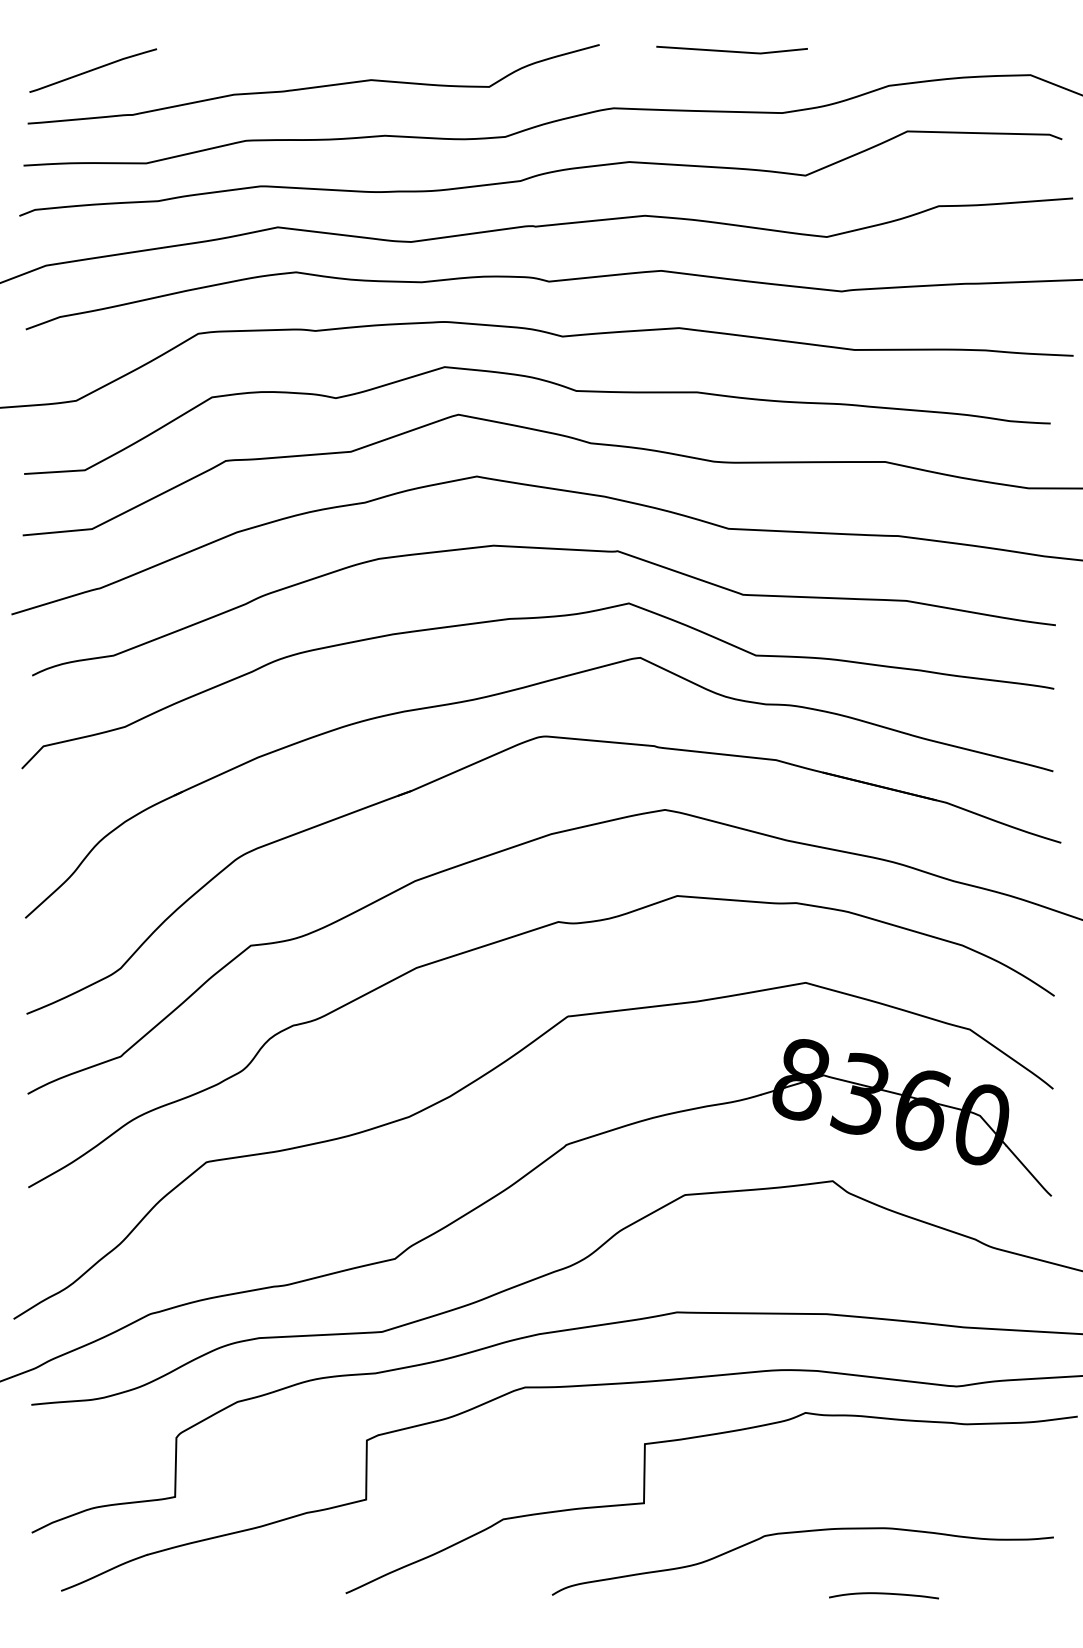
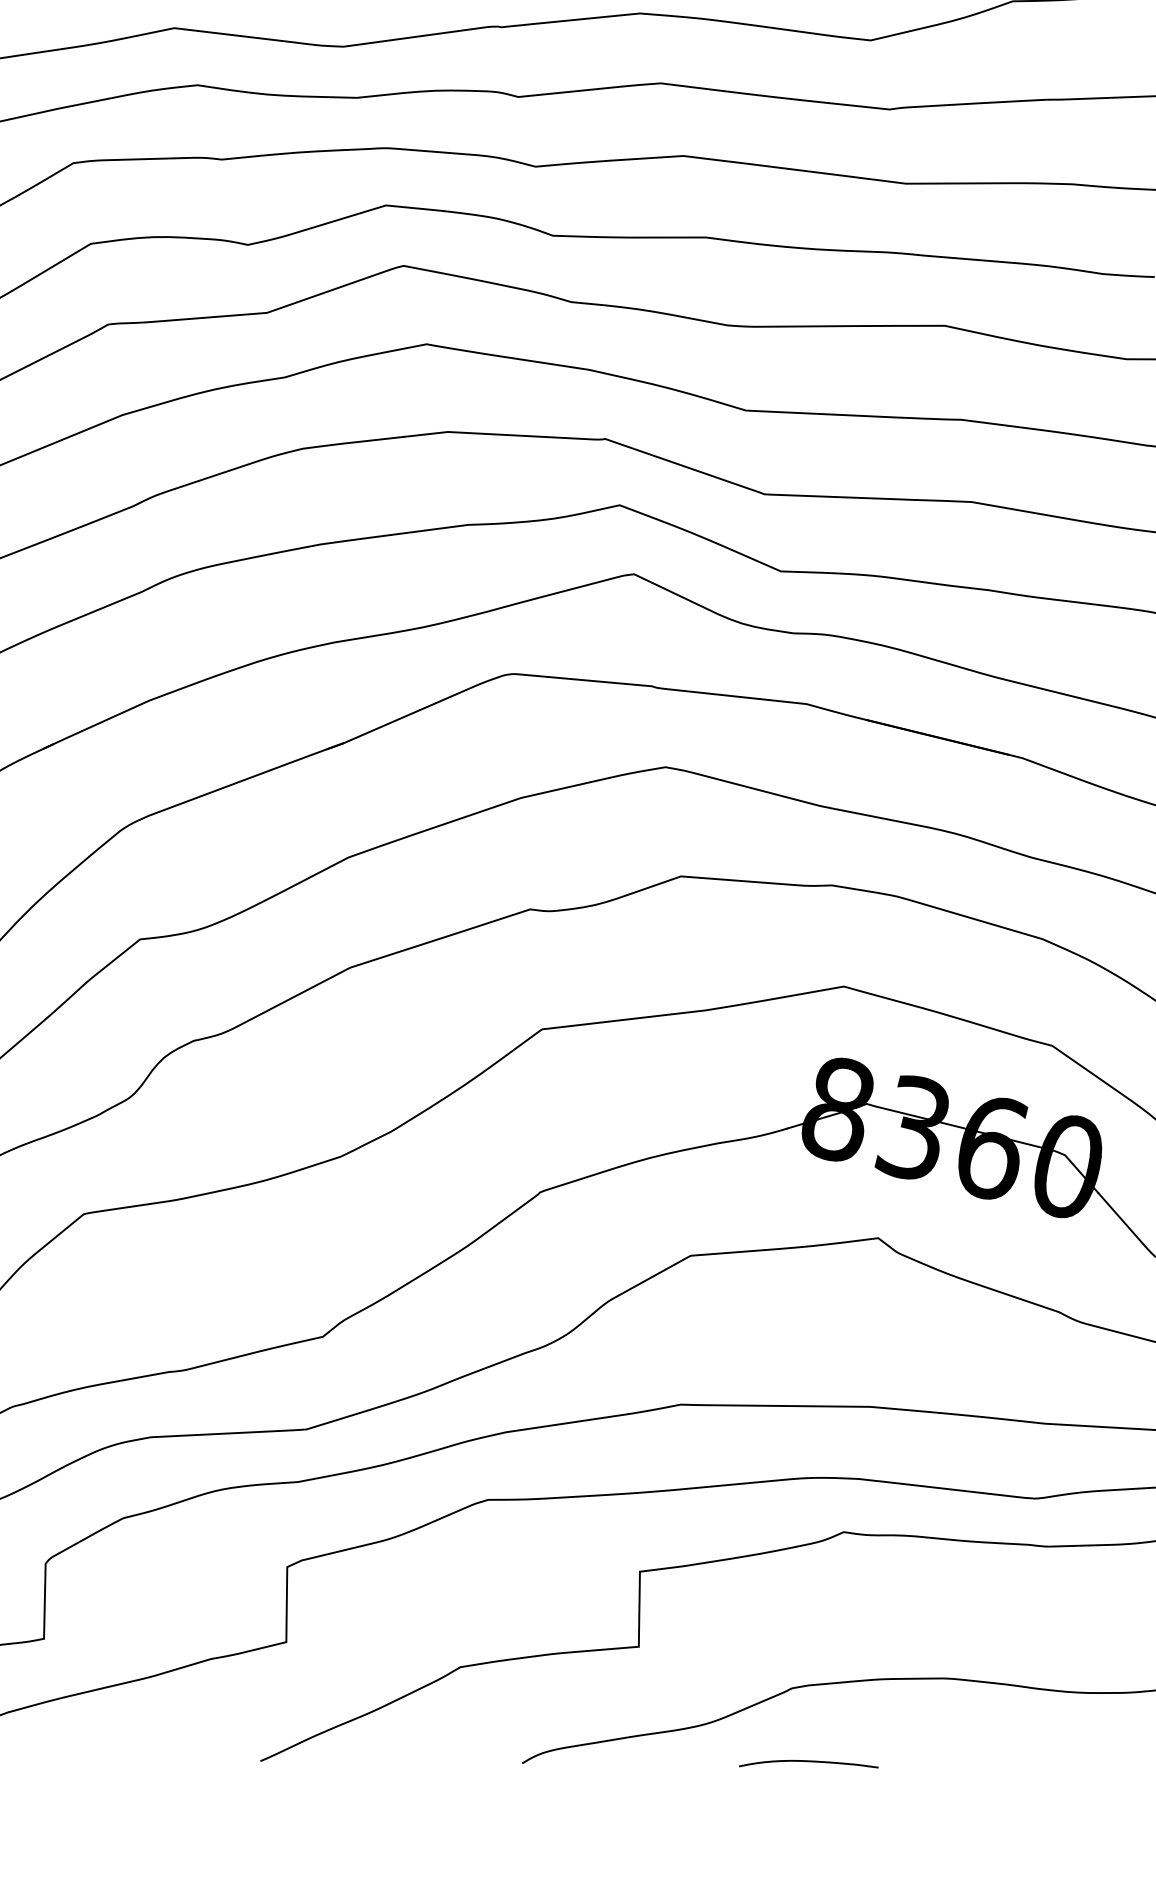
curve: (883, 1594) -> (808, 1762), moved

